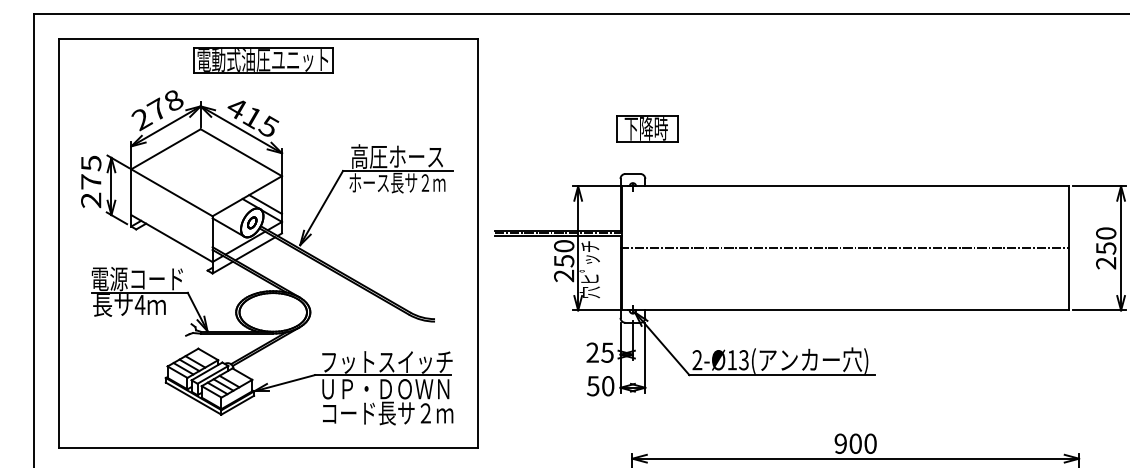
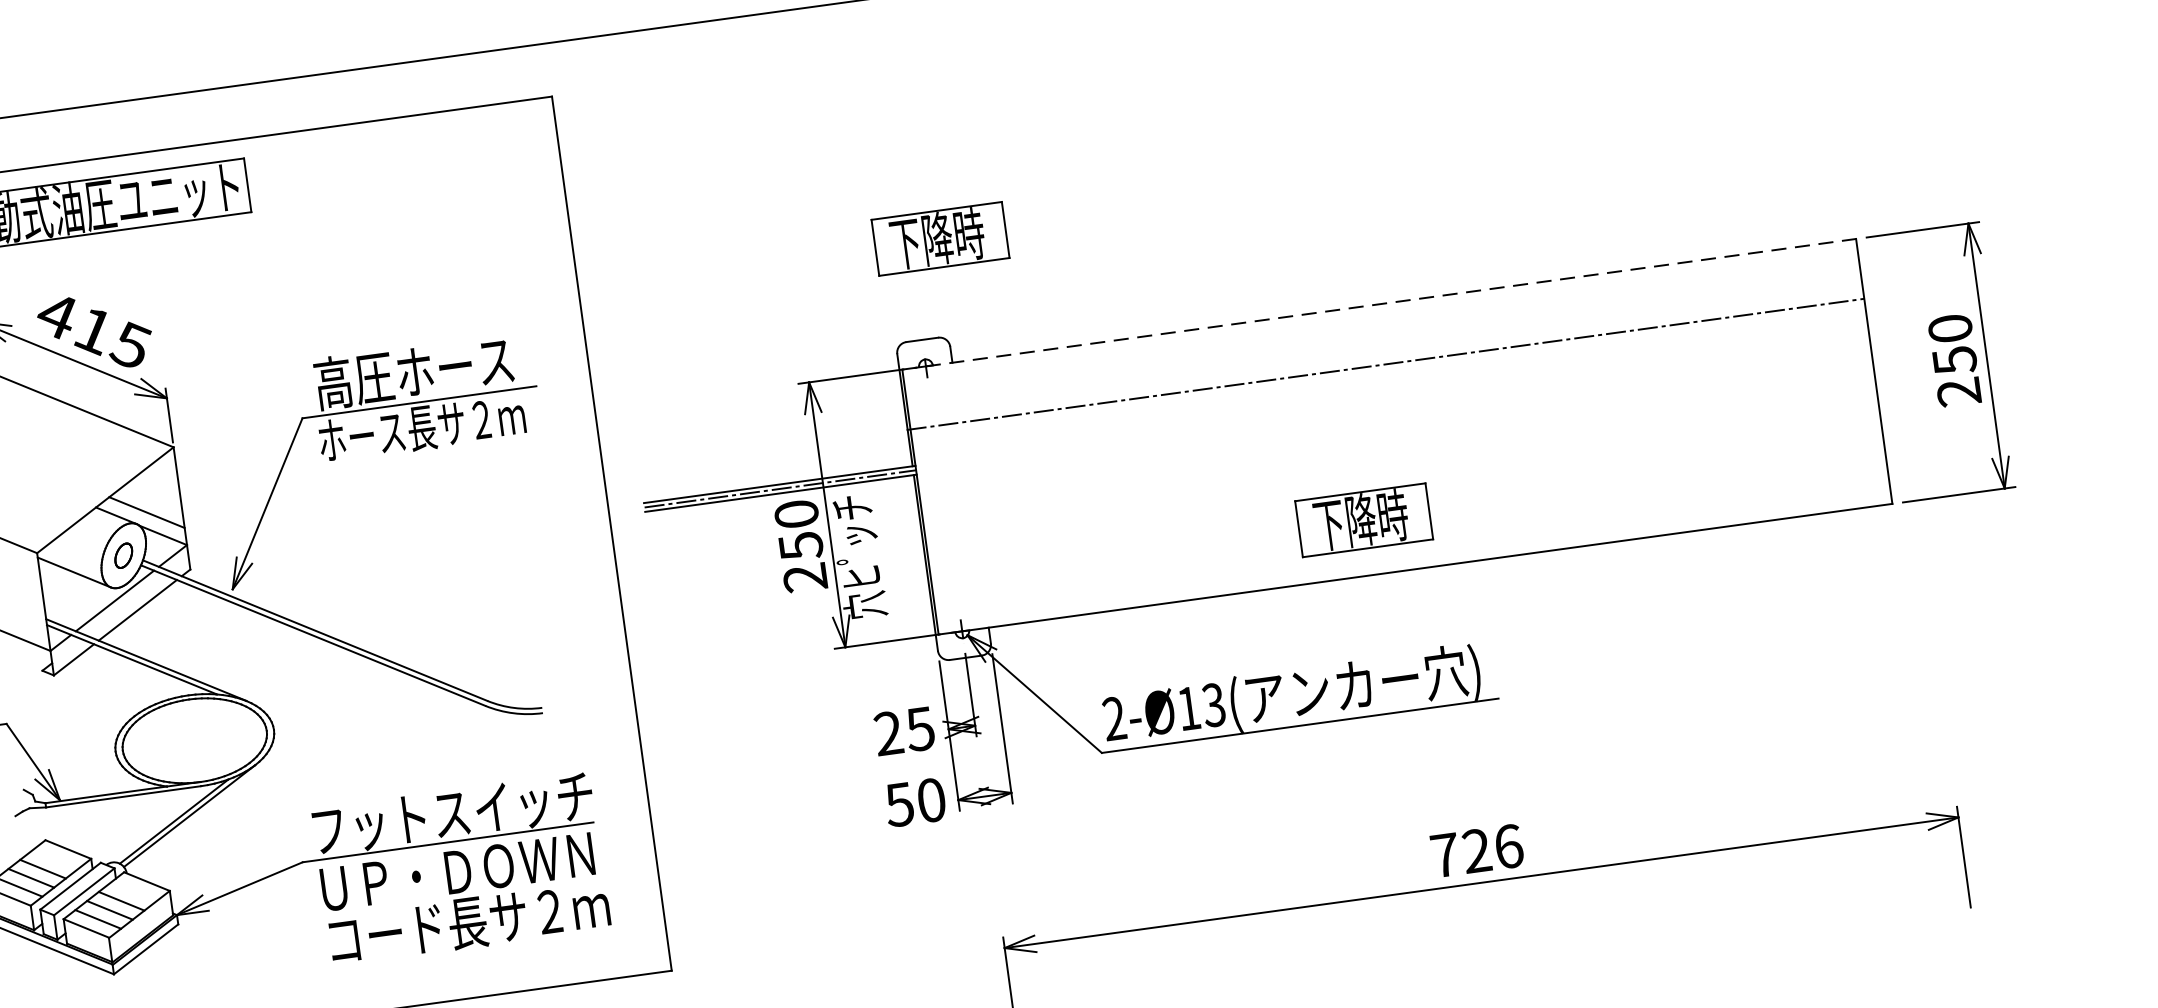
line: (845, 186) -> (1379, 304), solid -> dashed
line: (844, 248) -> (1386, 364), moved
part: (824, 284) -> (1363, 519), added
text: (855, 443) -> (1476, 850), 900 -> 726

